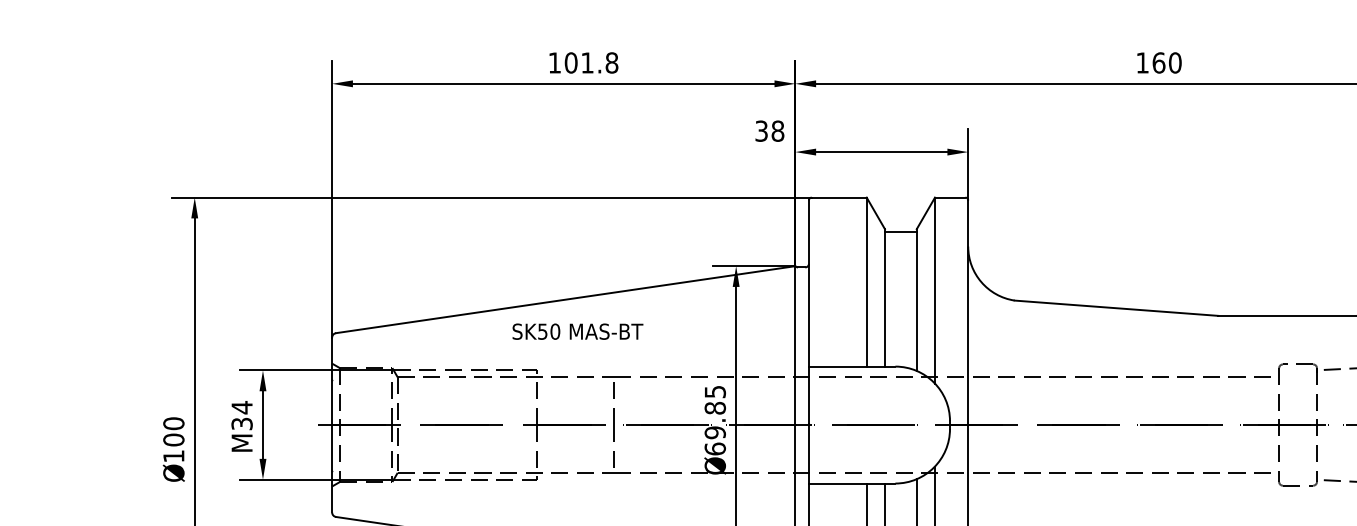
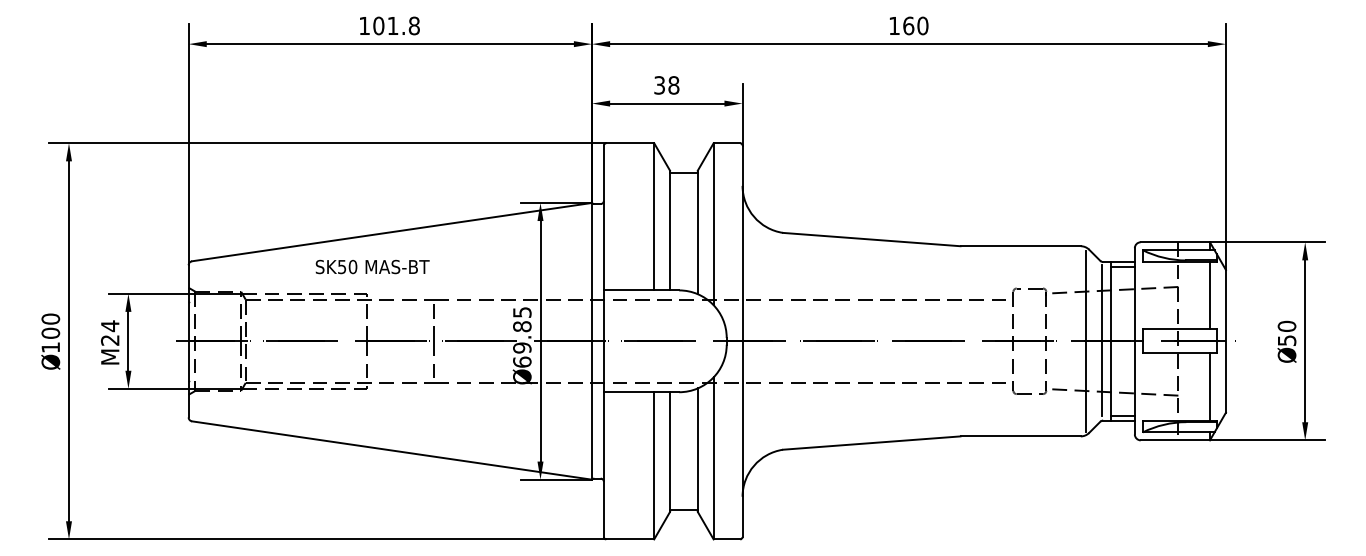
text: (583, 62) -> (389, 25), moved
text: (769, 131) -> (666, 85), moved
text: (577, 331) -> (372, 266), moved
text: (242, 424) -> (110, 340), M34 -> M24
text: (173, 449) -> (50, 341), moved

